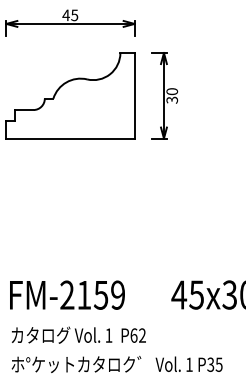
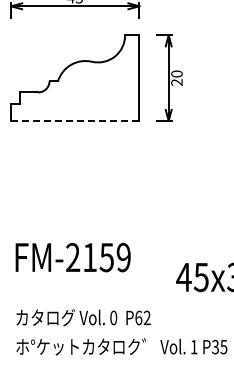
text: (172, 99) -> (177, 81), 30 -> 20
line: (70, 138) -> (75, 120), solid -> dashed
text: (67, 294) -> (73, 256), moved
text: (108, 335) -> (113, 317), 1 -> 0

